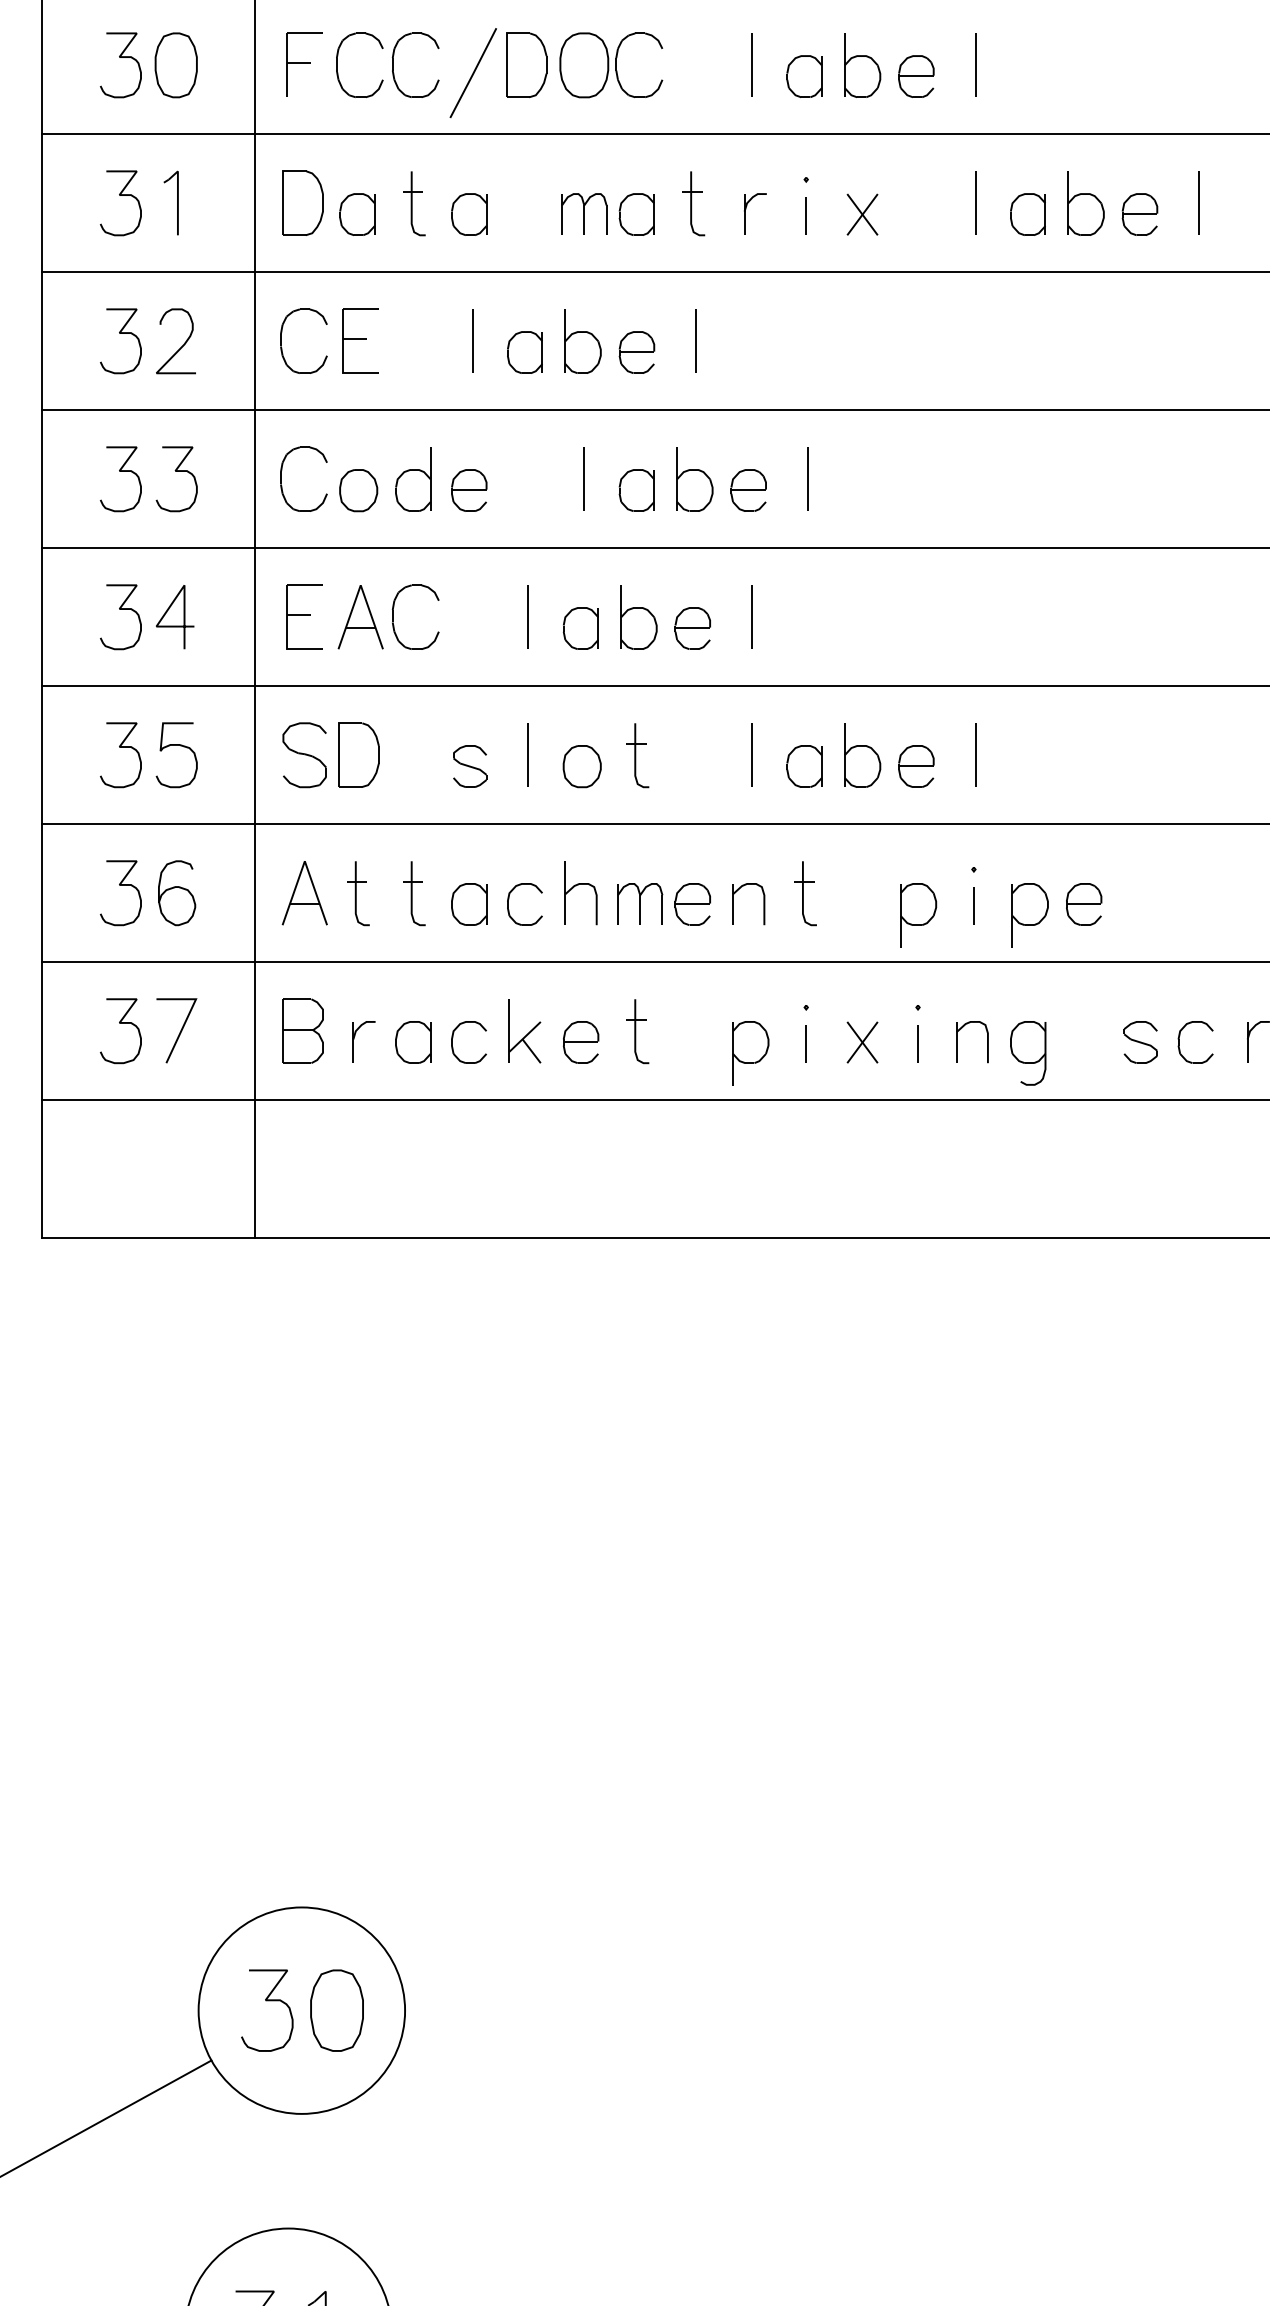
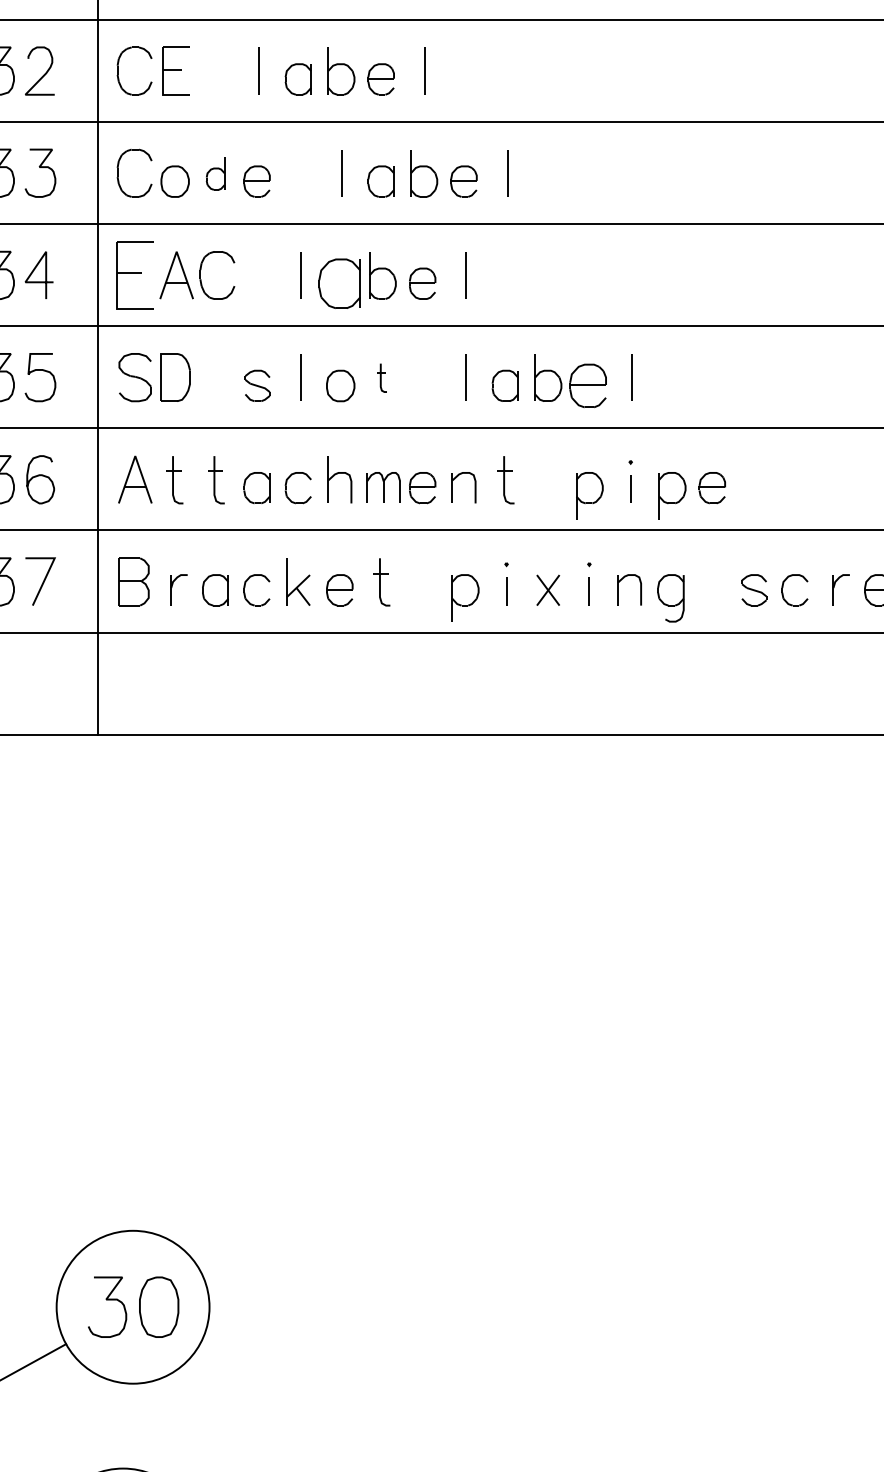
part: (413, 479) -> (215, 173), size x0.7
part: (304, 616) -> (135, 274), size x1.4
part: (580, 628) -> (339, 283), size x1.6
part: (637, 755) -> (381, 377), size x0.6
part: (916, 766) -> (588, 385), size x1.4

